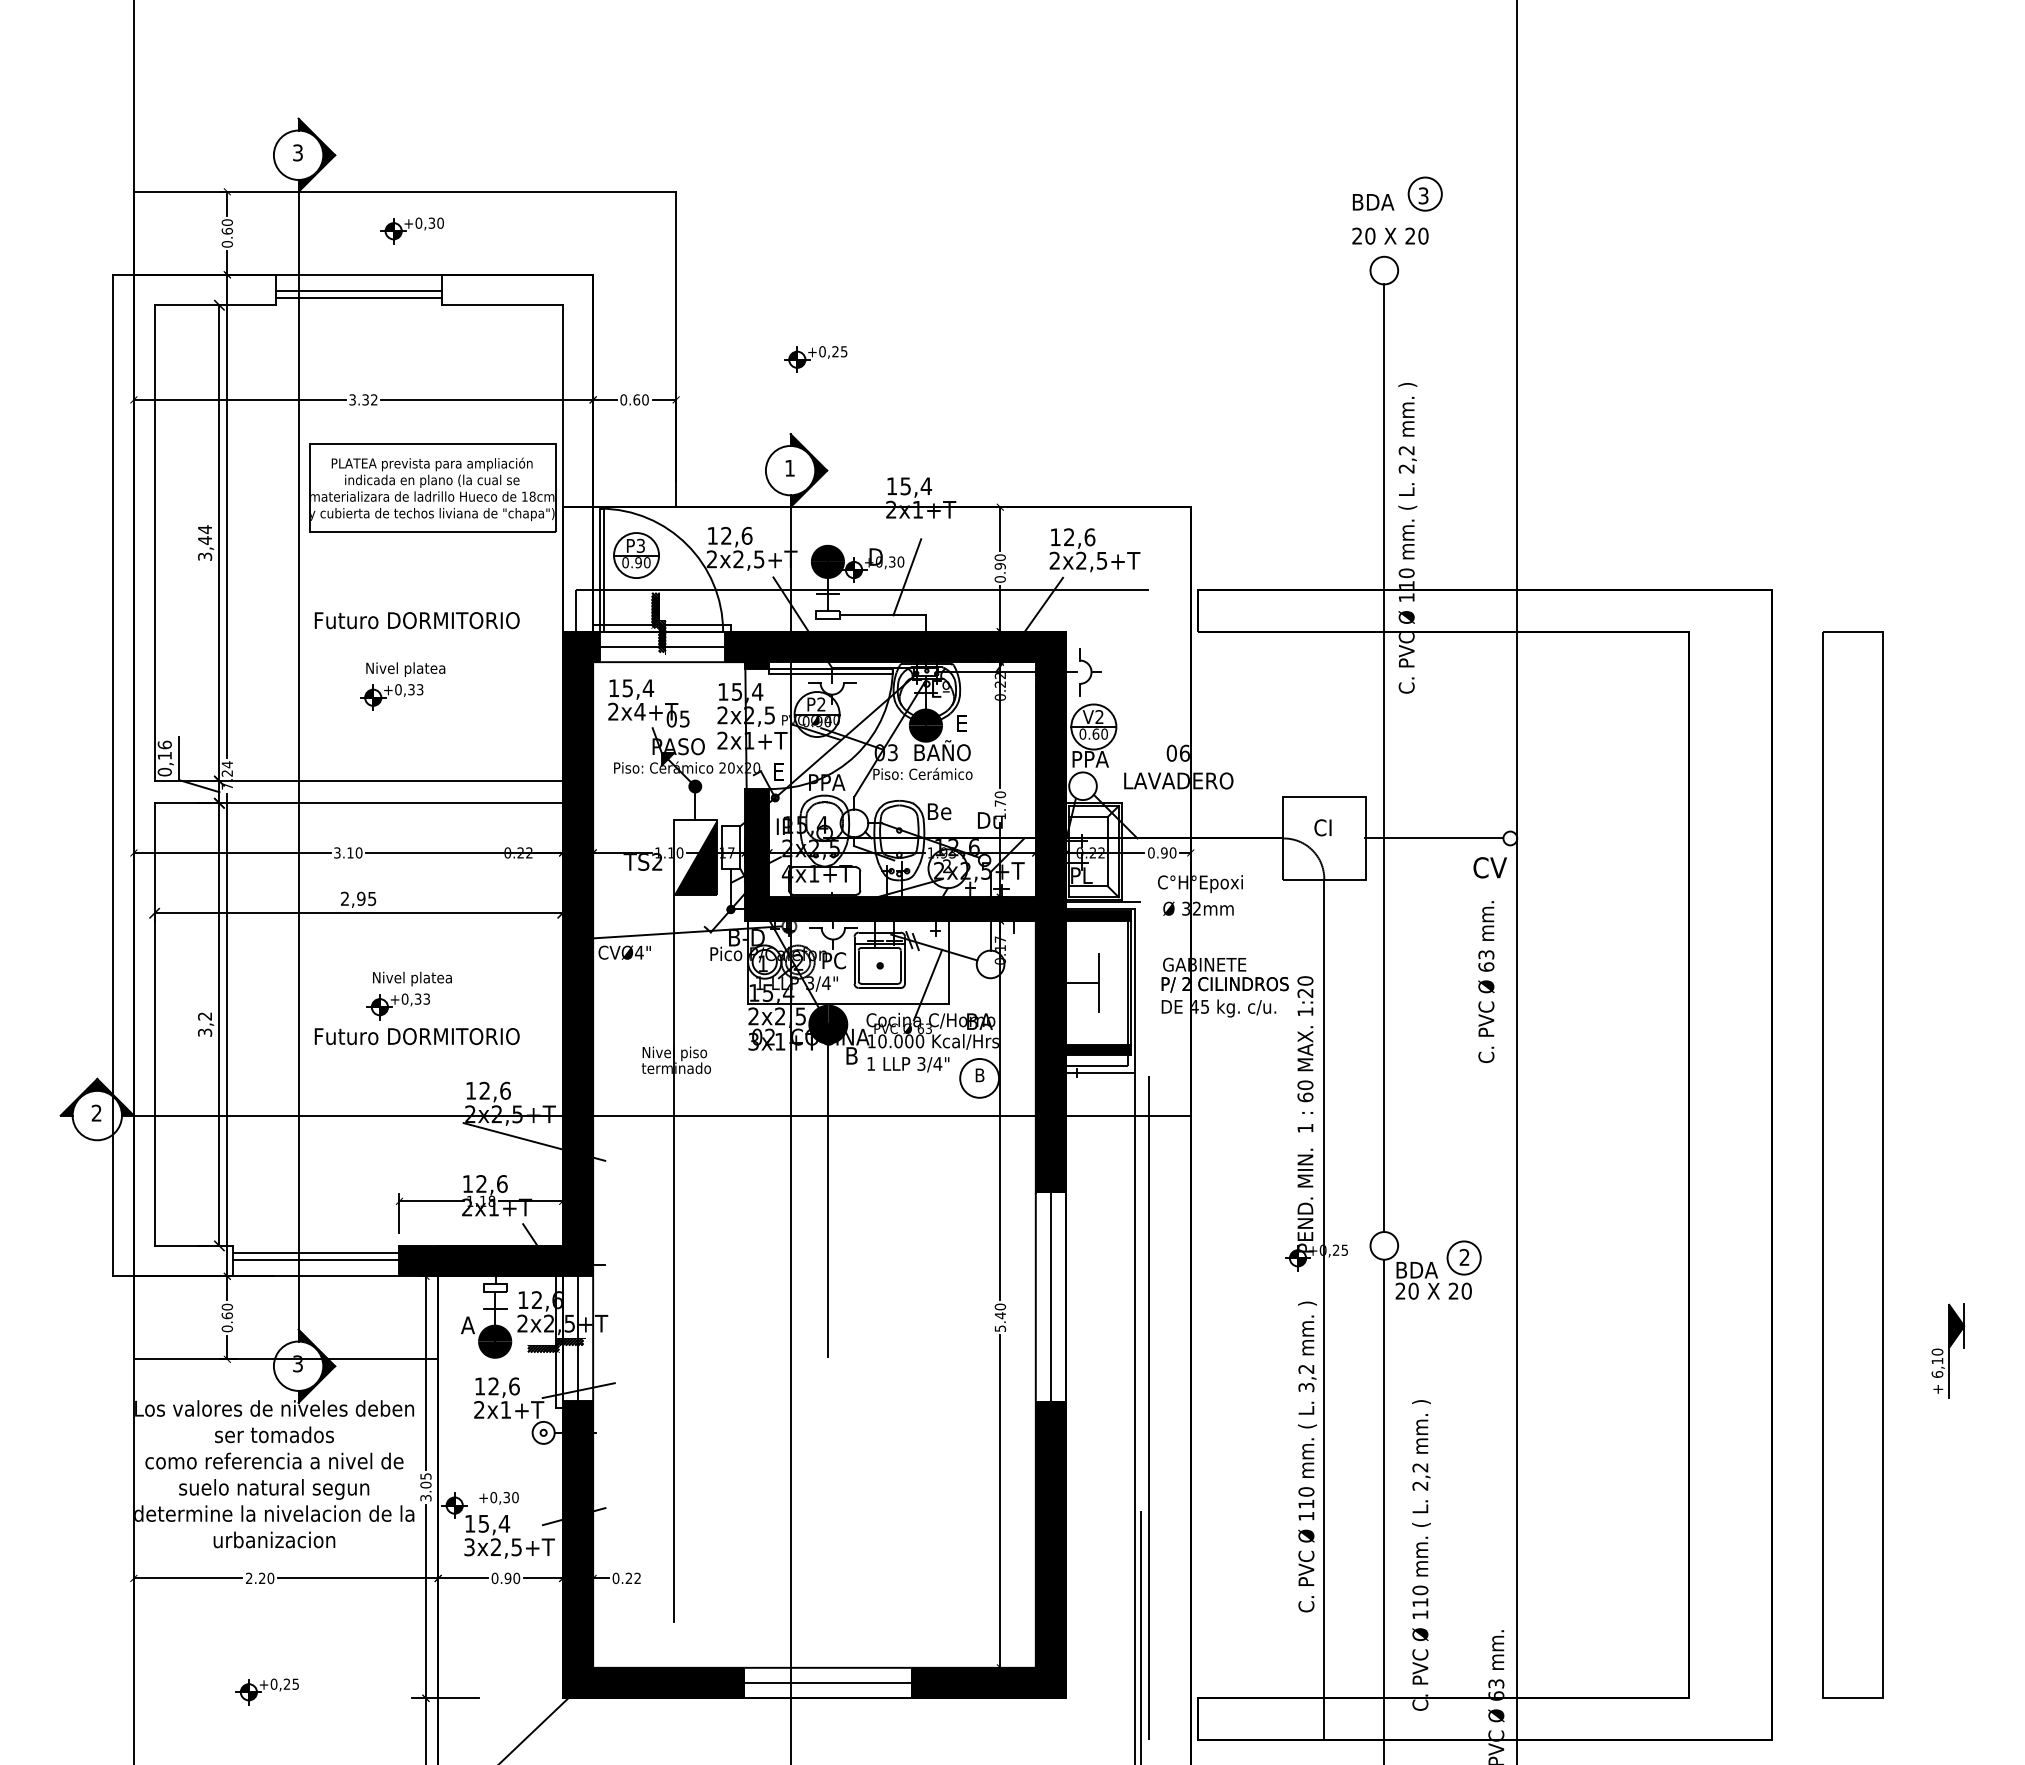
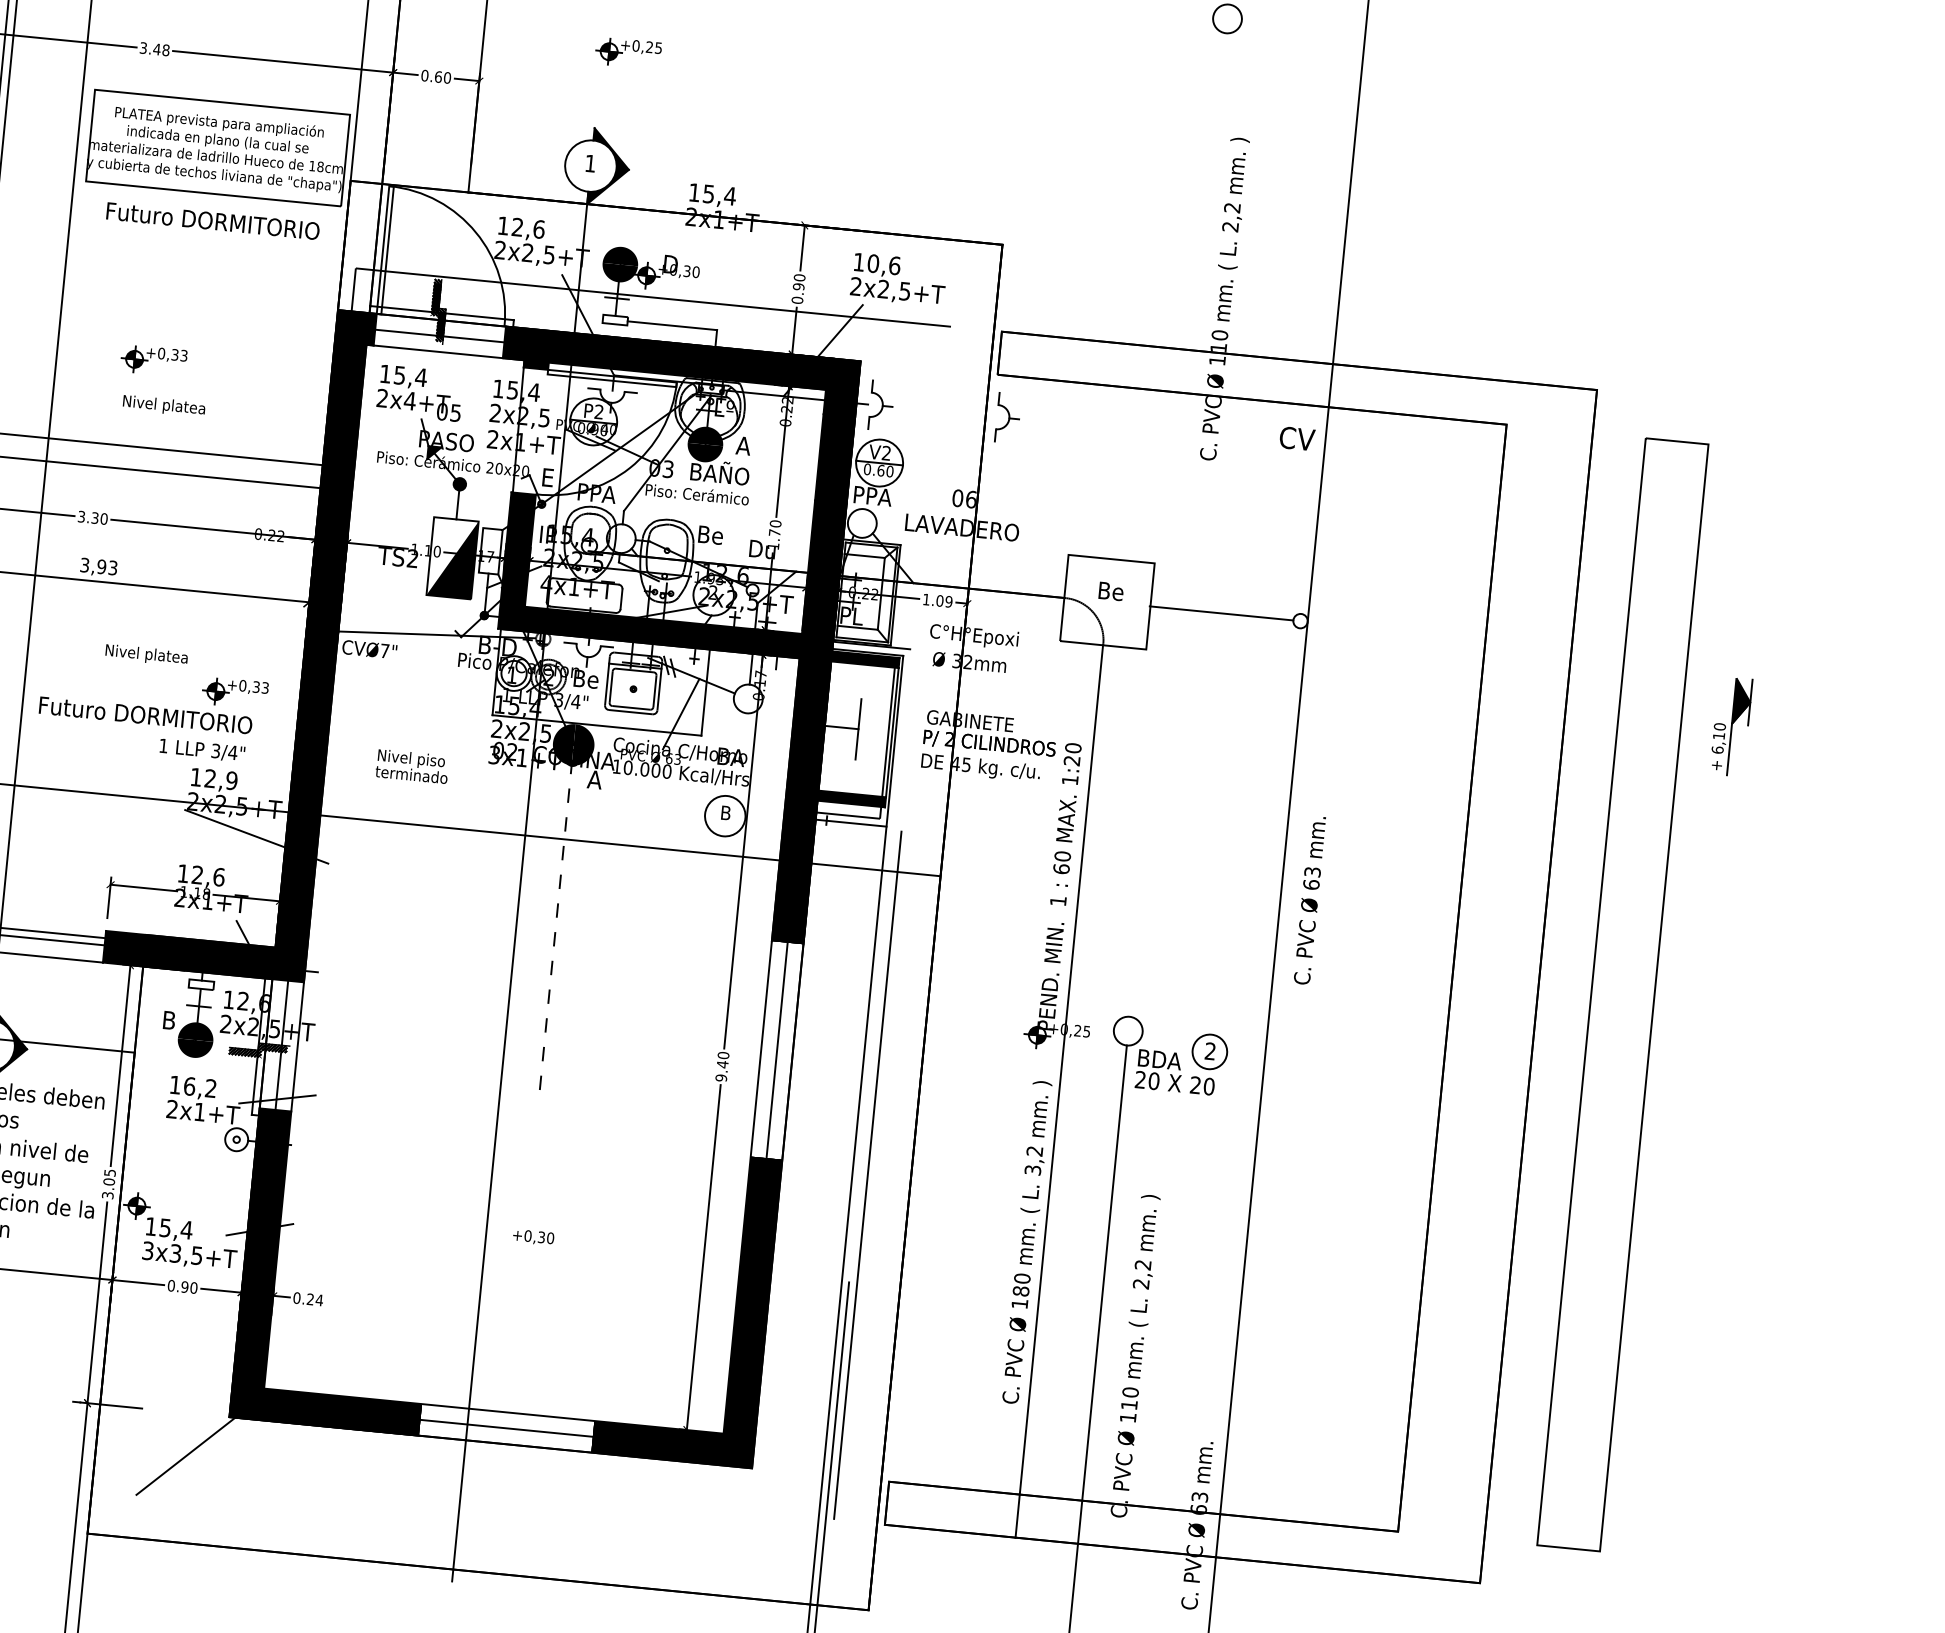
text: (369, 399) -> (161, 49), 3.32 -> 3.48
text: (1069, 537) -> (873, 263), 12,6 -> 10,6
part: (636, 555) -> (422, 238), removed
line: (907, 577) -> (701, 288), removed
text: (416, 620) -> (212, 221), moved
text: (405, 669) -> (163, 405), moved
part: (1212, 672) -> (1008, 418), added
text: (962, 723) -> (743, 446), E -> A
line: (1384, 758) -> (1178, 525), removed
text: (1326, 827) -> (1110, 591), CI -> Be
text: (350, 852) -> (95, 517), 3.10 -> 3.30
text: (1162, 852) -> (938, 600), 0.90 -> 1.09
text: (1489, 867) -> (1296, 438), moved
text: (358, 898) -> (98, 566), 2,95 -> 3,93
text: (639, 952) -> (385, 650), CVØ4" -> CVØ7"
text: (834, 960) -> (586, 679), PC -> Be
text: (1486, 982) -> (1309, 900), moved
part: (397, 1006) -> (234, 692), moved
text: (851, 1055) -> (594, 779), B -> A
text: (908, 1064) -> (202, 750), moved
text: (505, 1090) -> (231, 780), 12,6 -> 12,9
line: (828, 1190) -> (557, 917), solid -> dashed
line: (673, 1258) -> (389, 971), removed
text: (467, 1325) -> (168, 1020), A -> B
text: (999, 1328) -> (720, 1077), 5.40 -> 9.40
part: (1948, 1350) -> (1731, 726), moved
text: (503, 1386) -> (199, 1087), 12,6 -> 16,2
text: (498, 1498) -> (532, 1237), moved
text: (1306, 1503) -> (1021, 1290), 110 -> 180
text: (496, 1547) -> (176, 1253), 3x2,5+T -> 3x3,5+T
text: (637, 1577) -> (319, 1299), 0.22 -> 0.24

